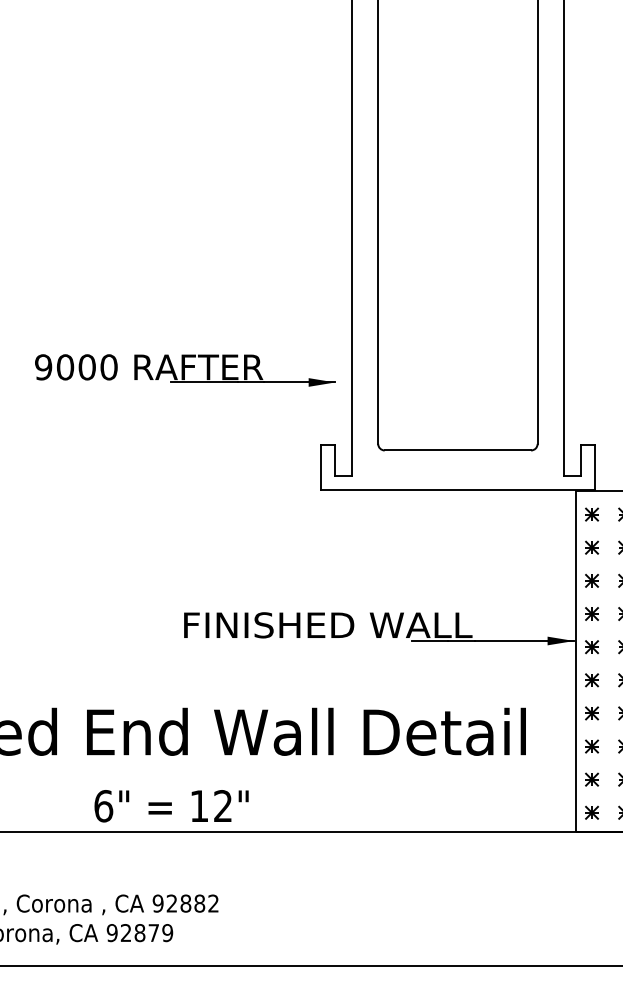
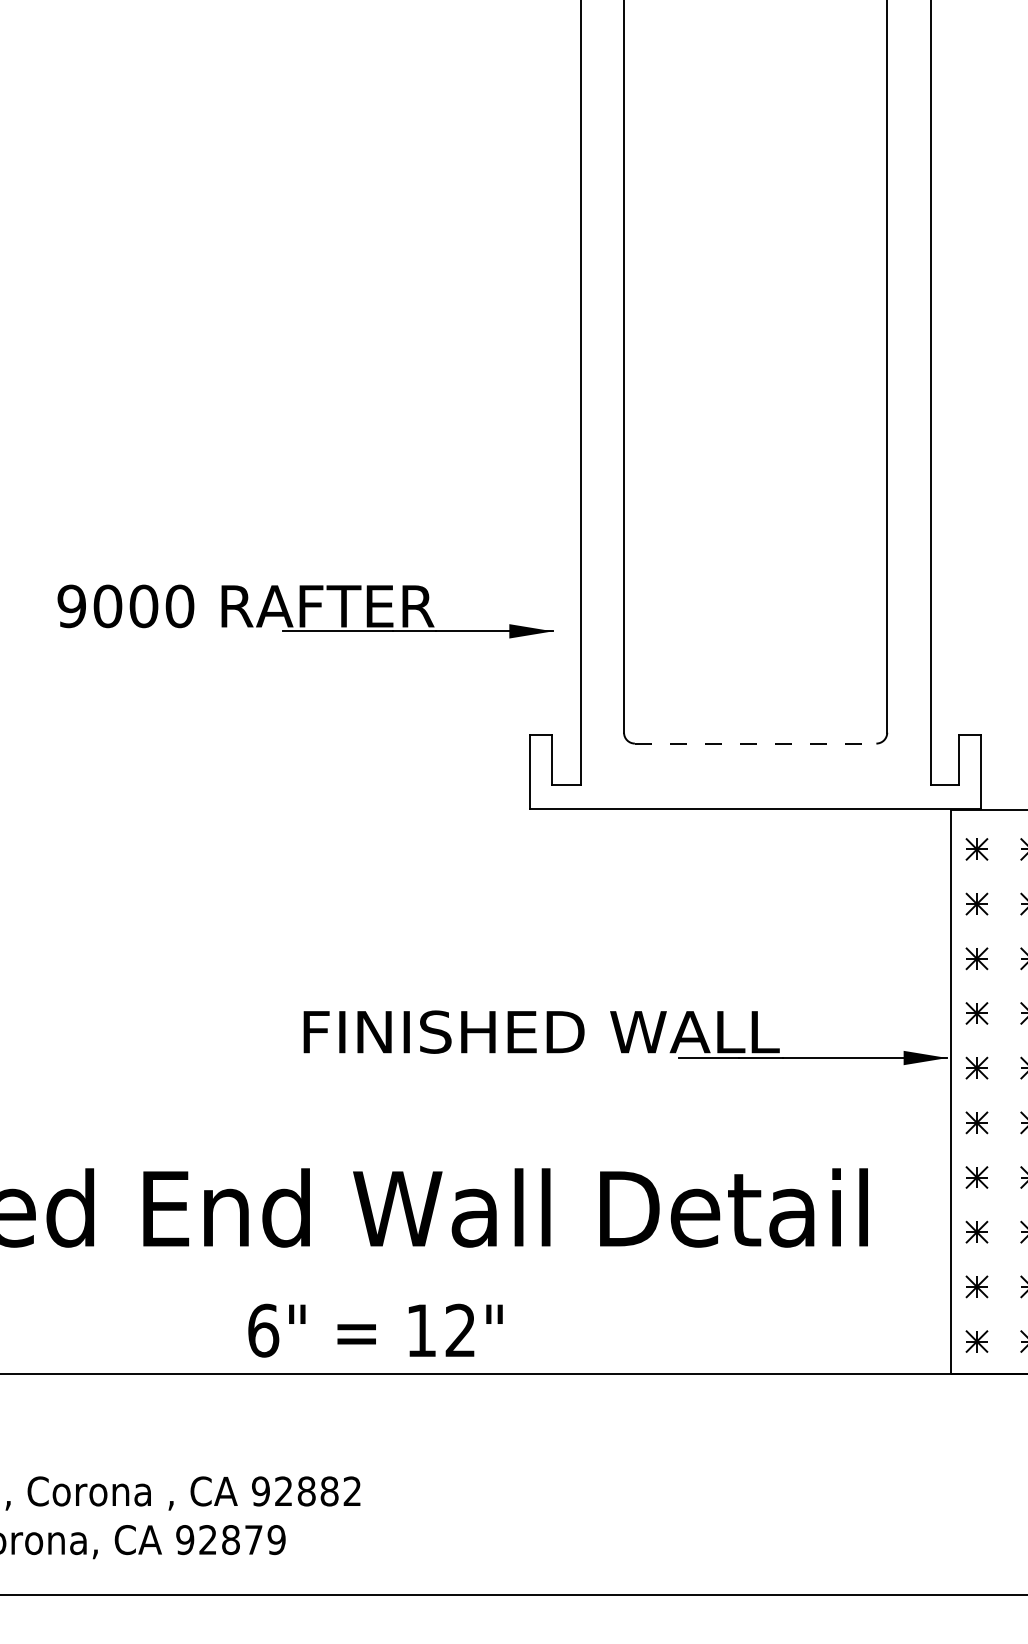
line: (458, 450) -> (756, 743), solid -> dashed
text: (171, 806) -> (375, 1331), moved

